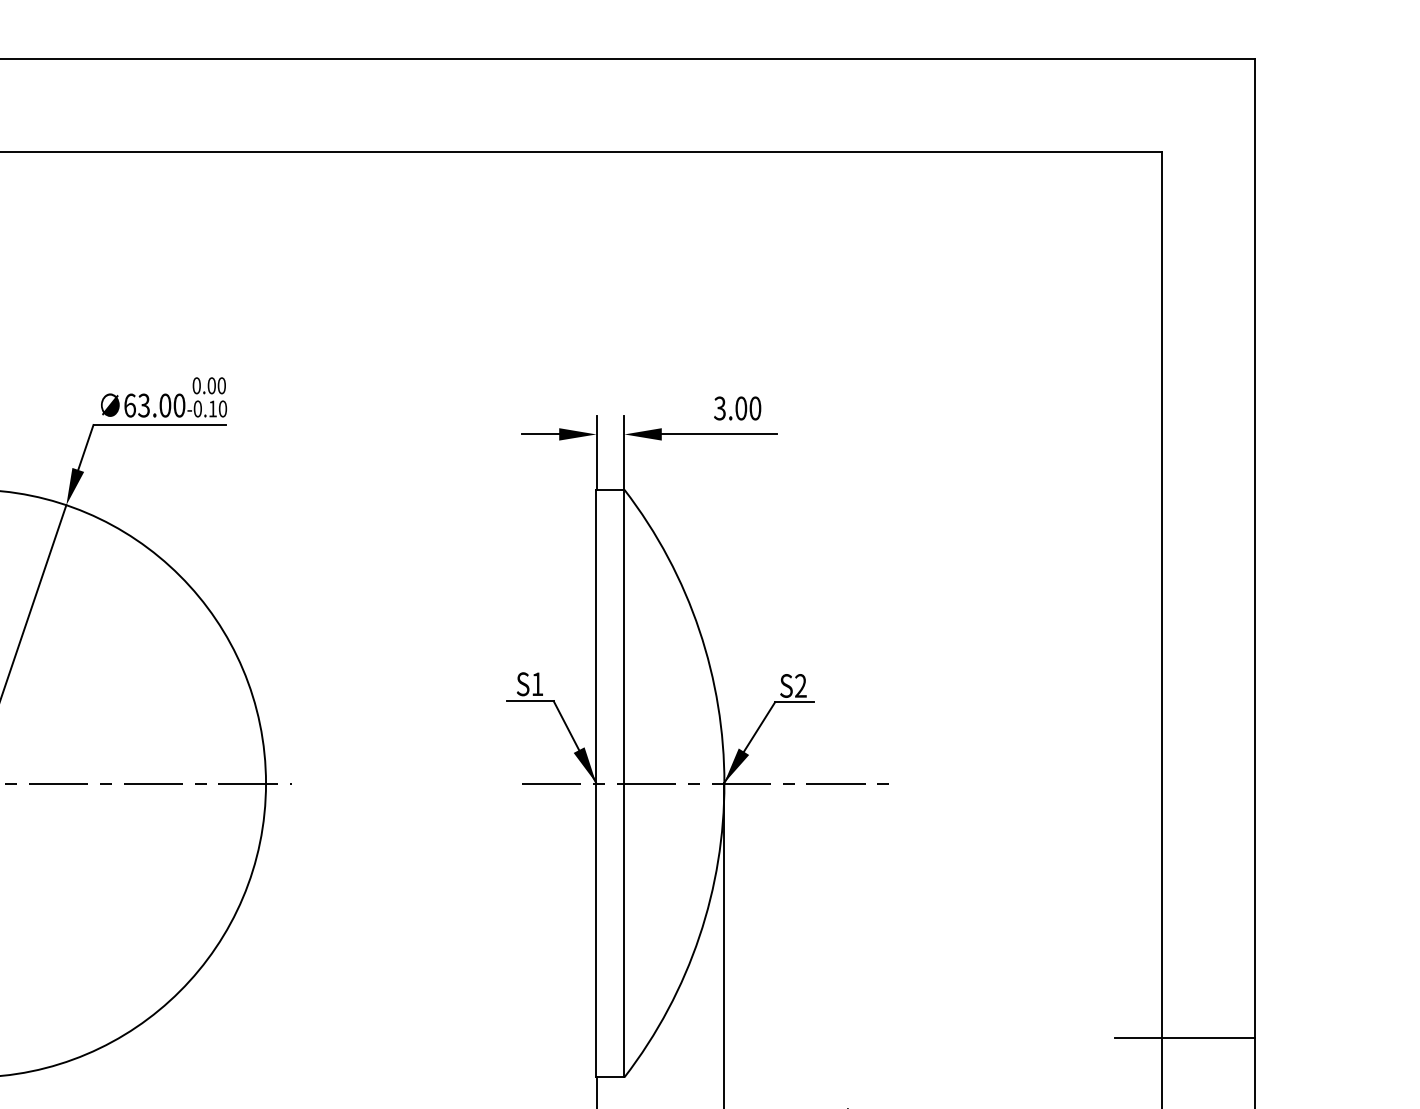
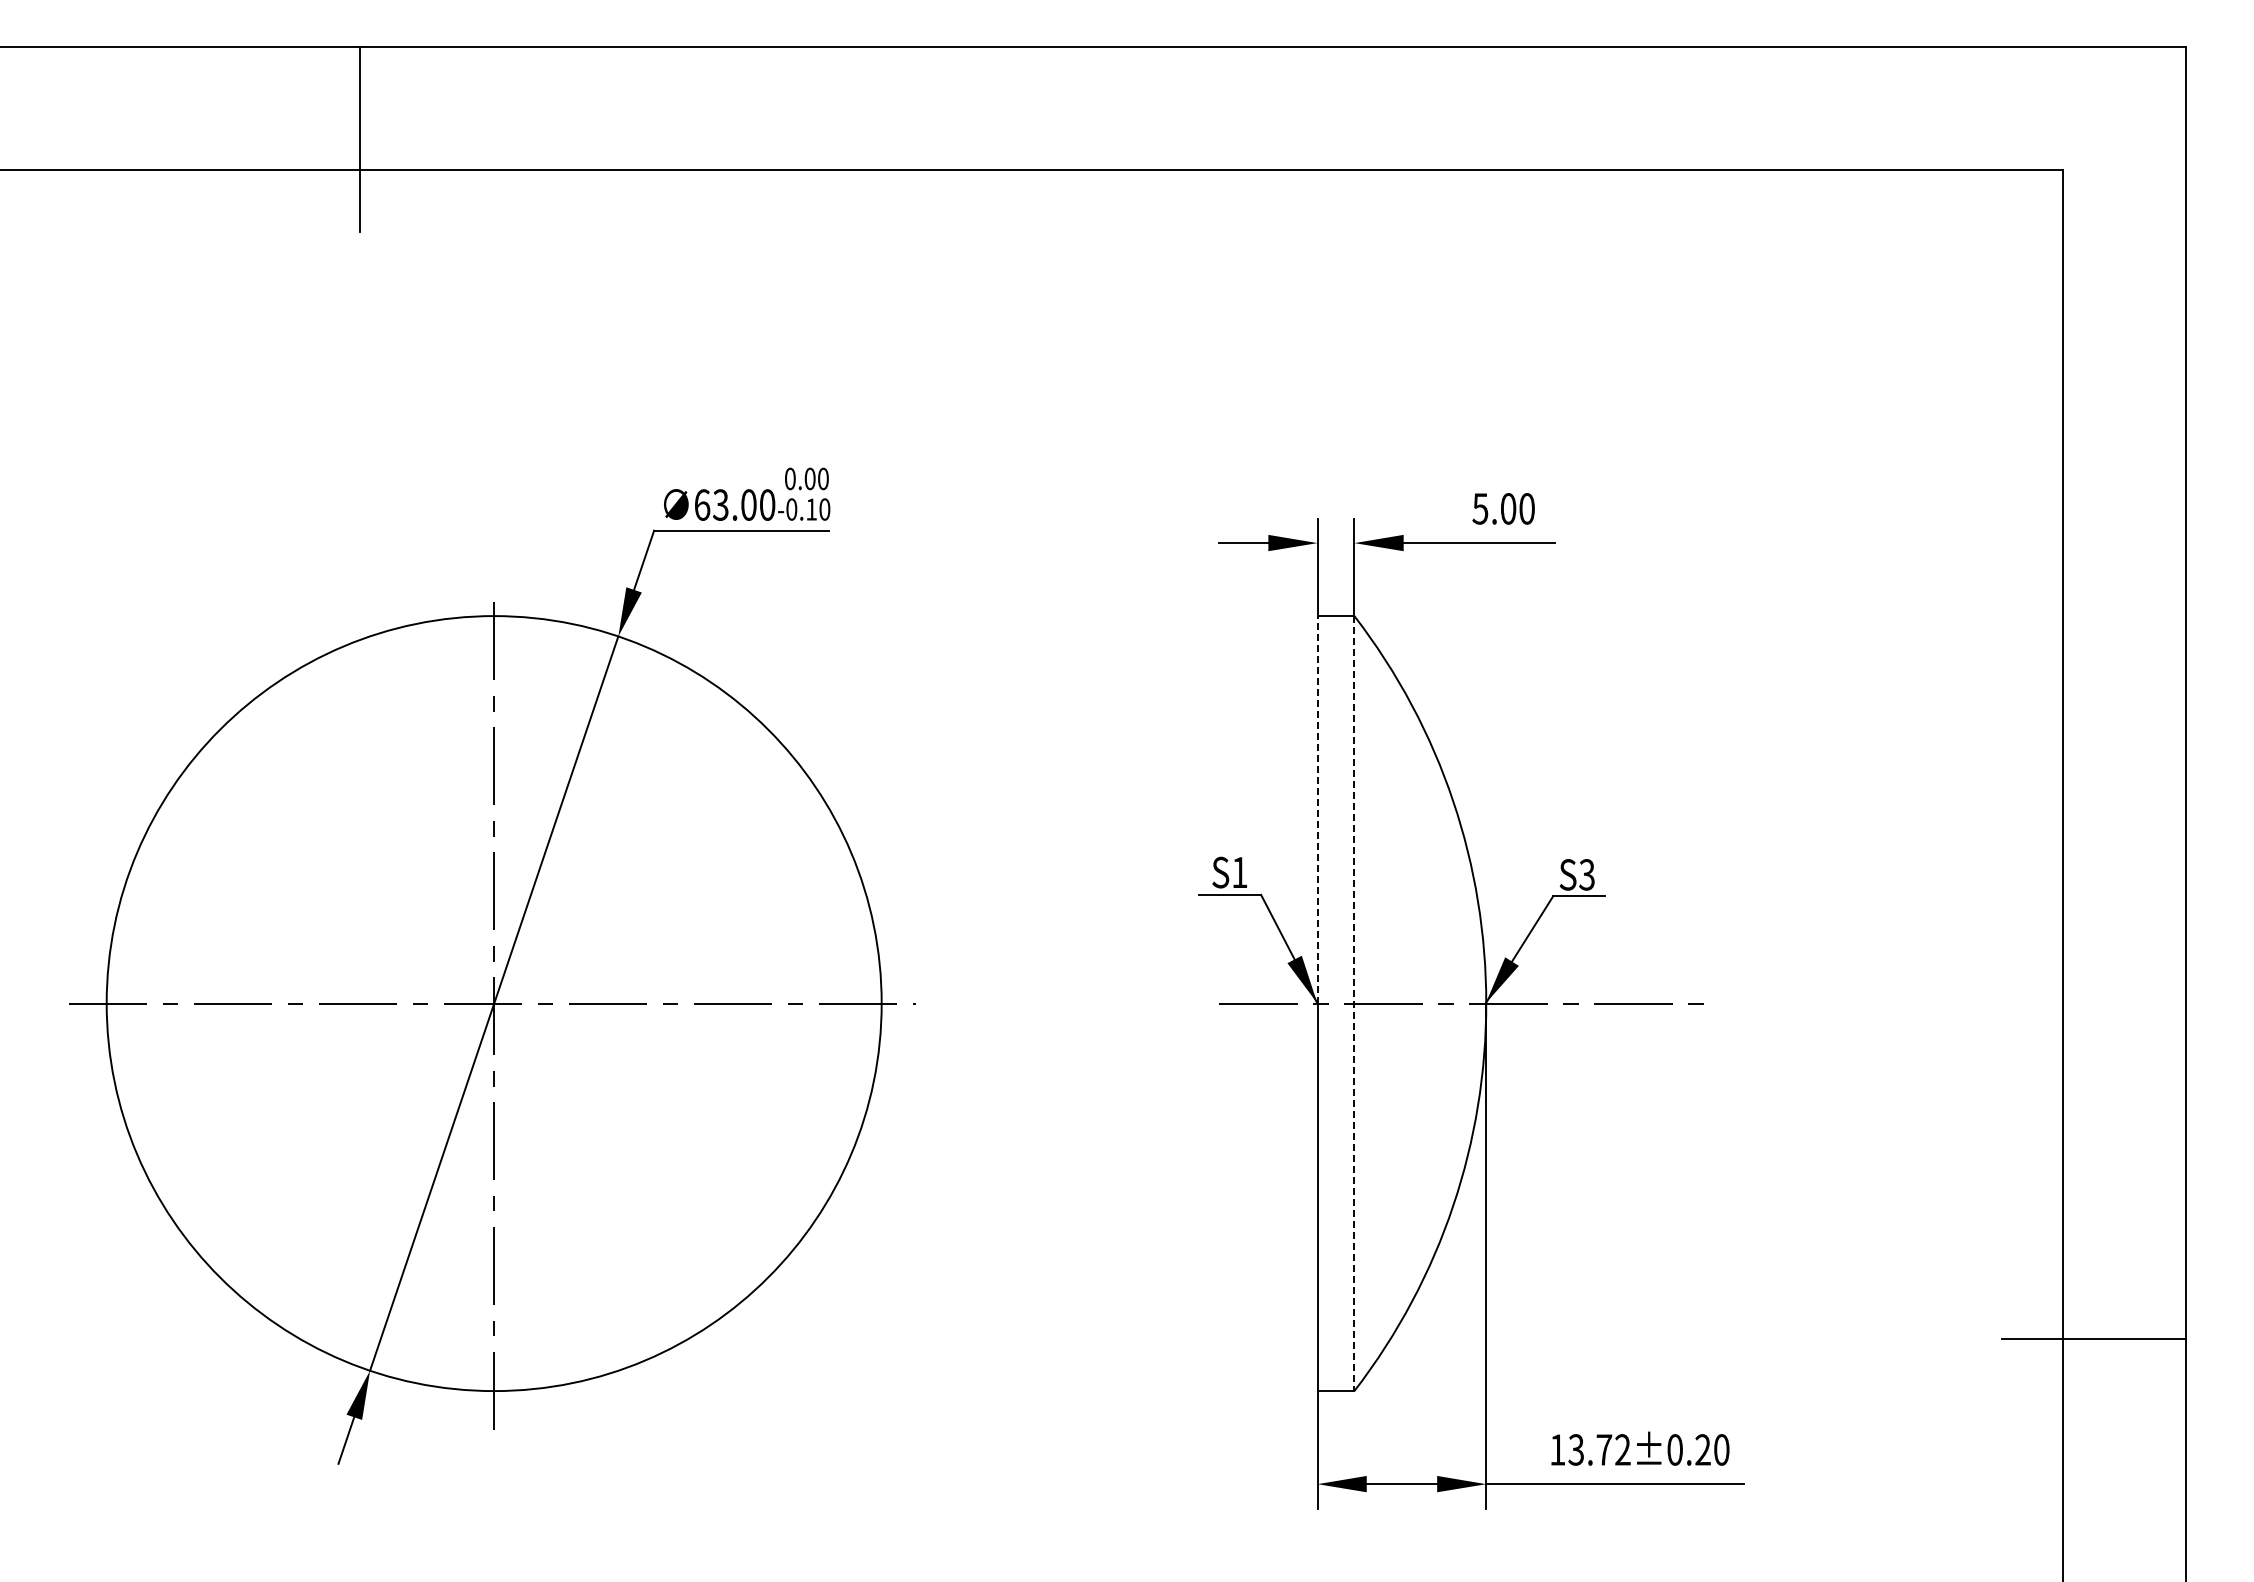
text: (720, 408) -> (1480, 508), 3.00 -> 5.00
line: (596, 636) -> (1317, 809), solid -> dashed
text: (800, 685) -> (1586, 874), S2 -> S3
line: (624, 784) -> (1354, 1004), solid -> dashed

